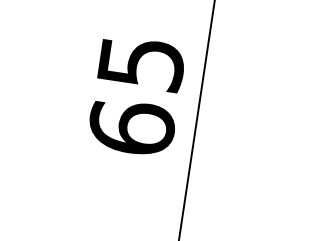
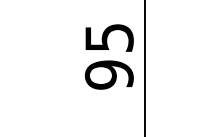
text: (130, 126) -> (108, 74), 65 -> 95

